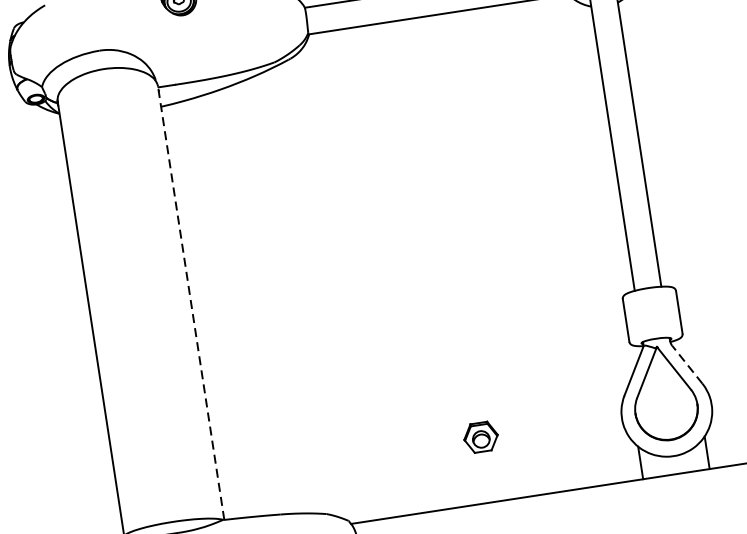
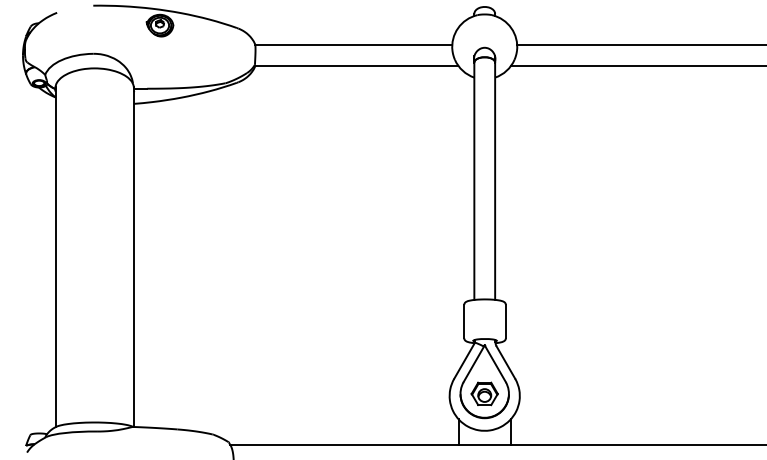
line: (190, 303) -> (133, 257), dashed -> solid
line: (686, 364) -> (505, 362), dashed -> solid
part: (480, 436) -> (484, 393), moved

